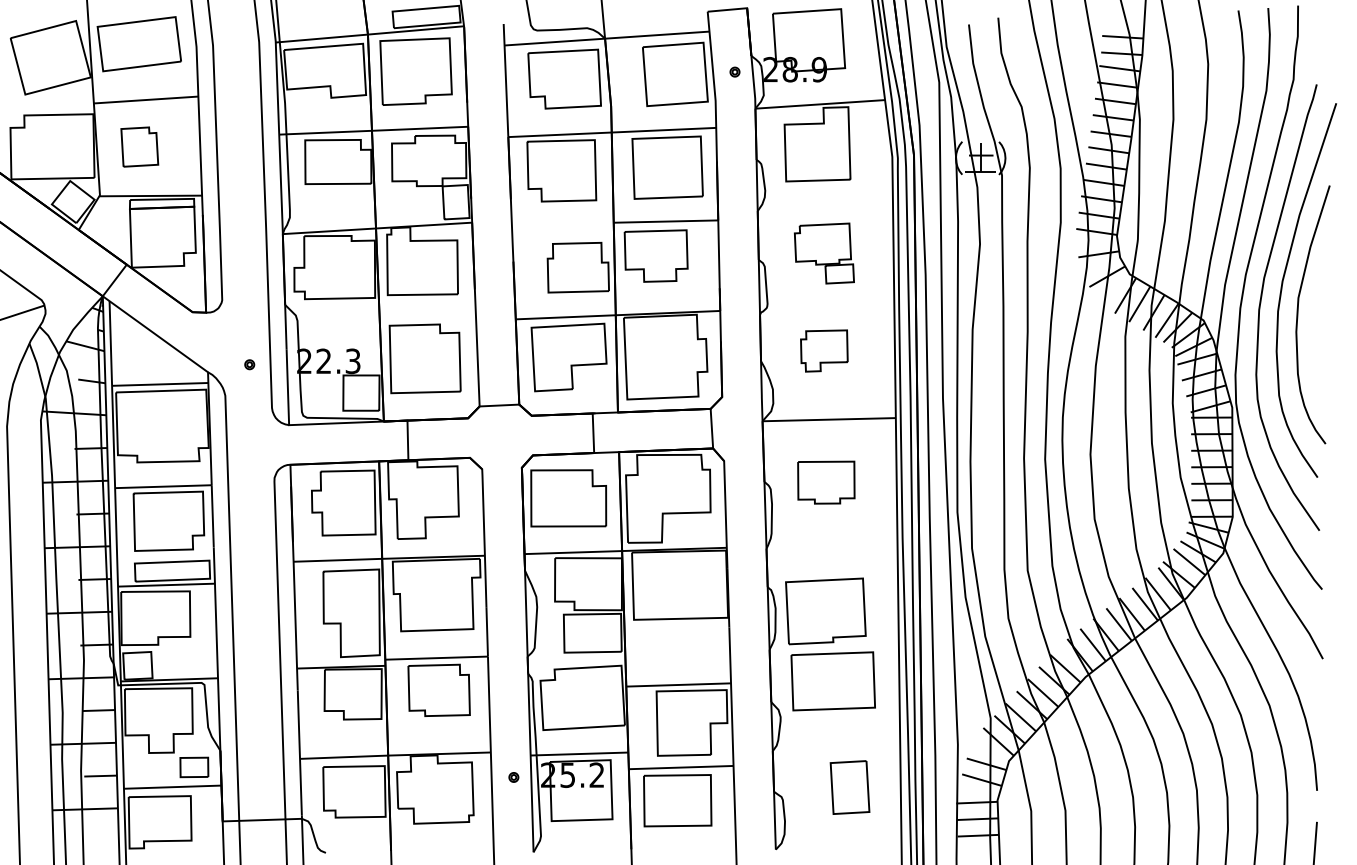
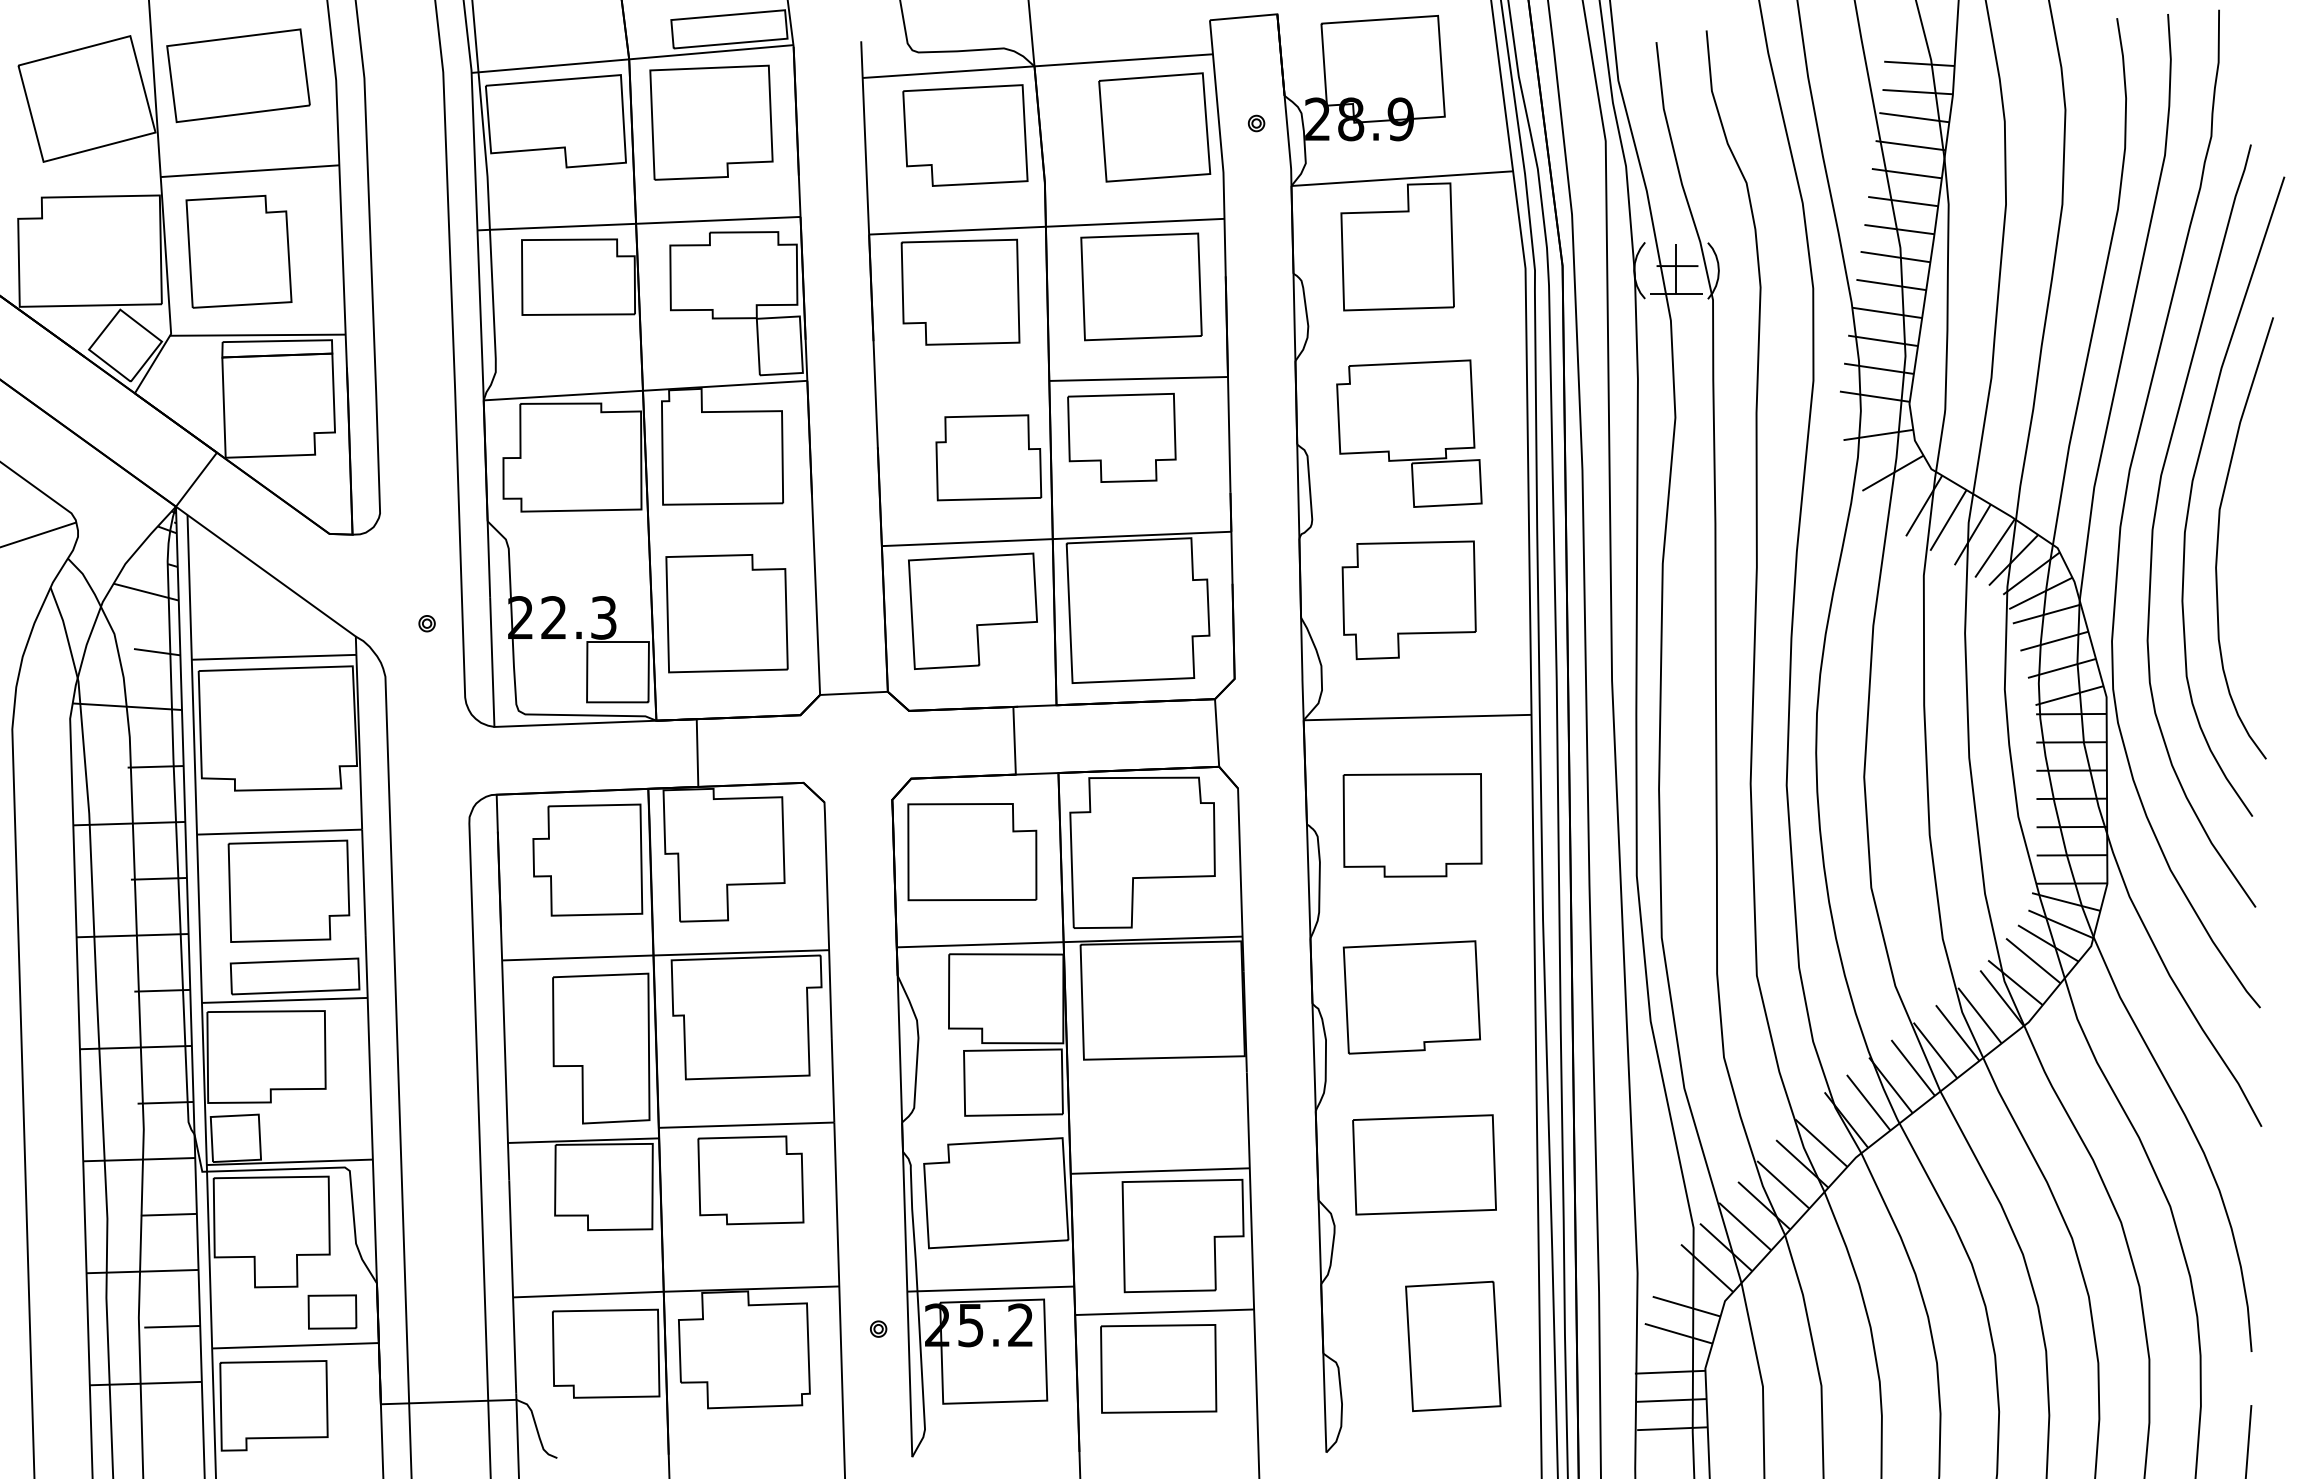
part: (139, 146) -> (238, 250), size x1.67
part: (824, 253) -> (1409, 433), size x1.43
part: (824, 350) -> (1409, 599), size x1.67
part: (826, 482) -> (1412, 824), size x1.43
part: (825, 611) -> (1411, 997), moved
part: (849, 787) -> (1452, 1346), size x1.43

